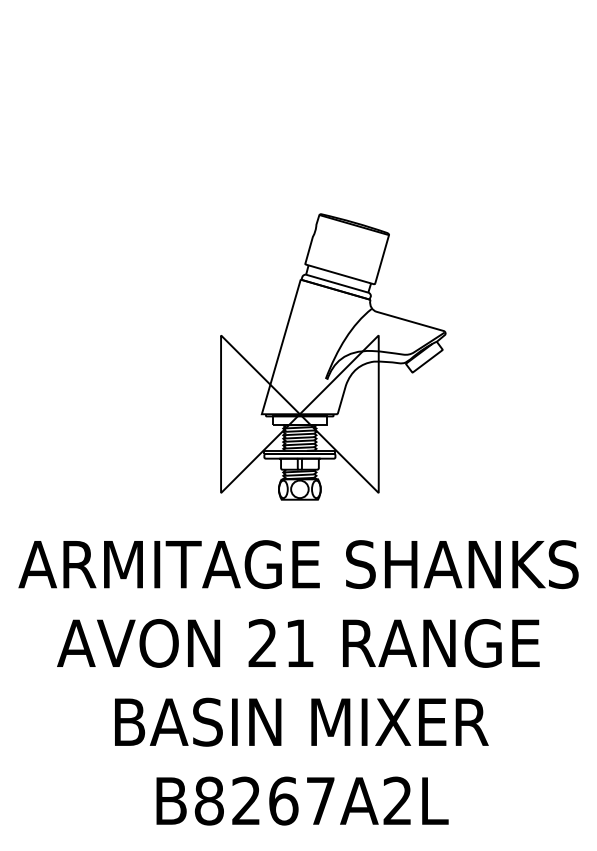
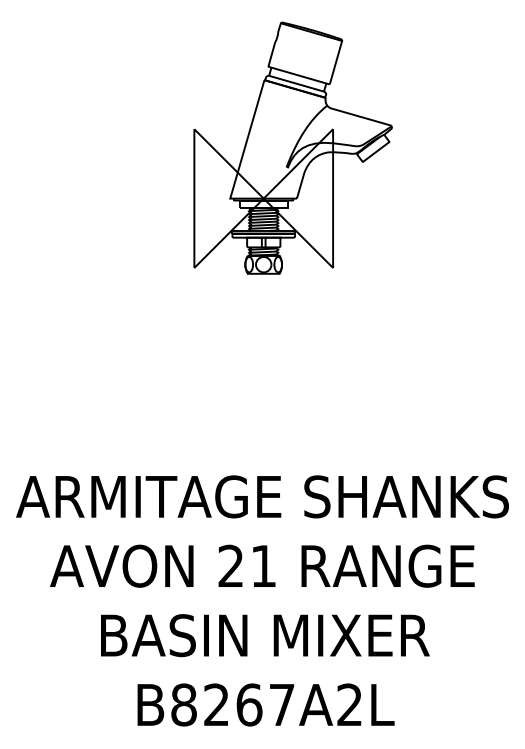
part: (332, 356) -> (292, 147), moved

